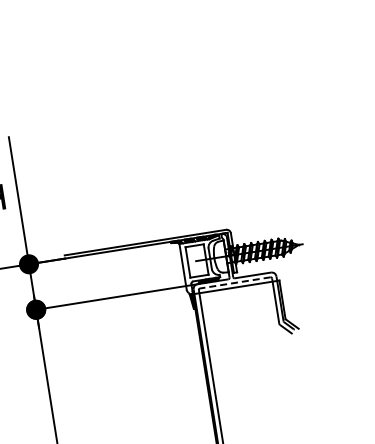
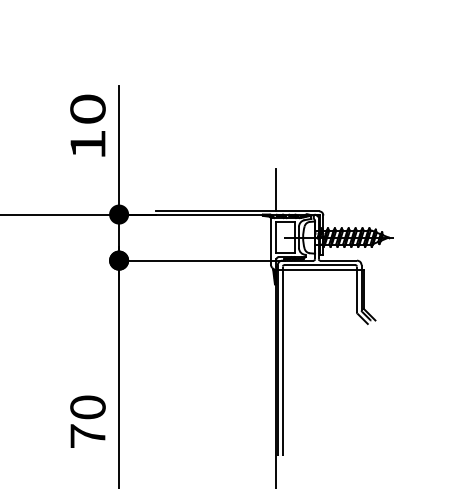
line: (180, 214) -> (276, 189), added
line: (234, 283) -> (319, 265), dashed -> solid

